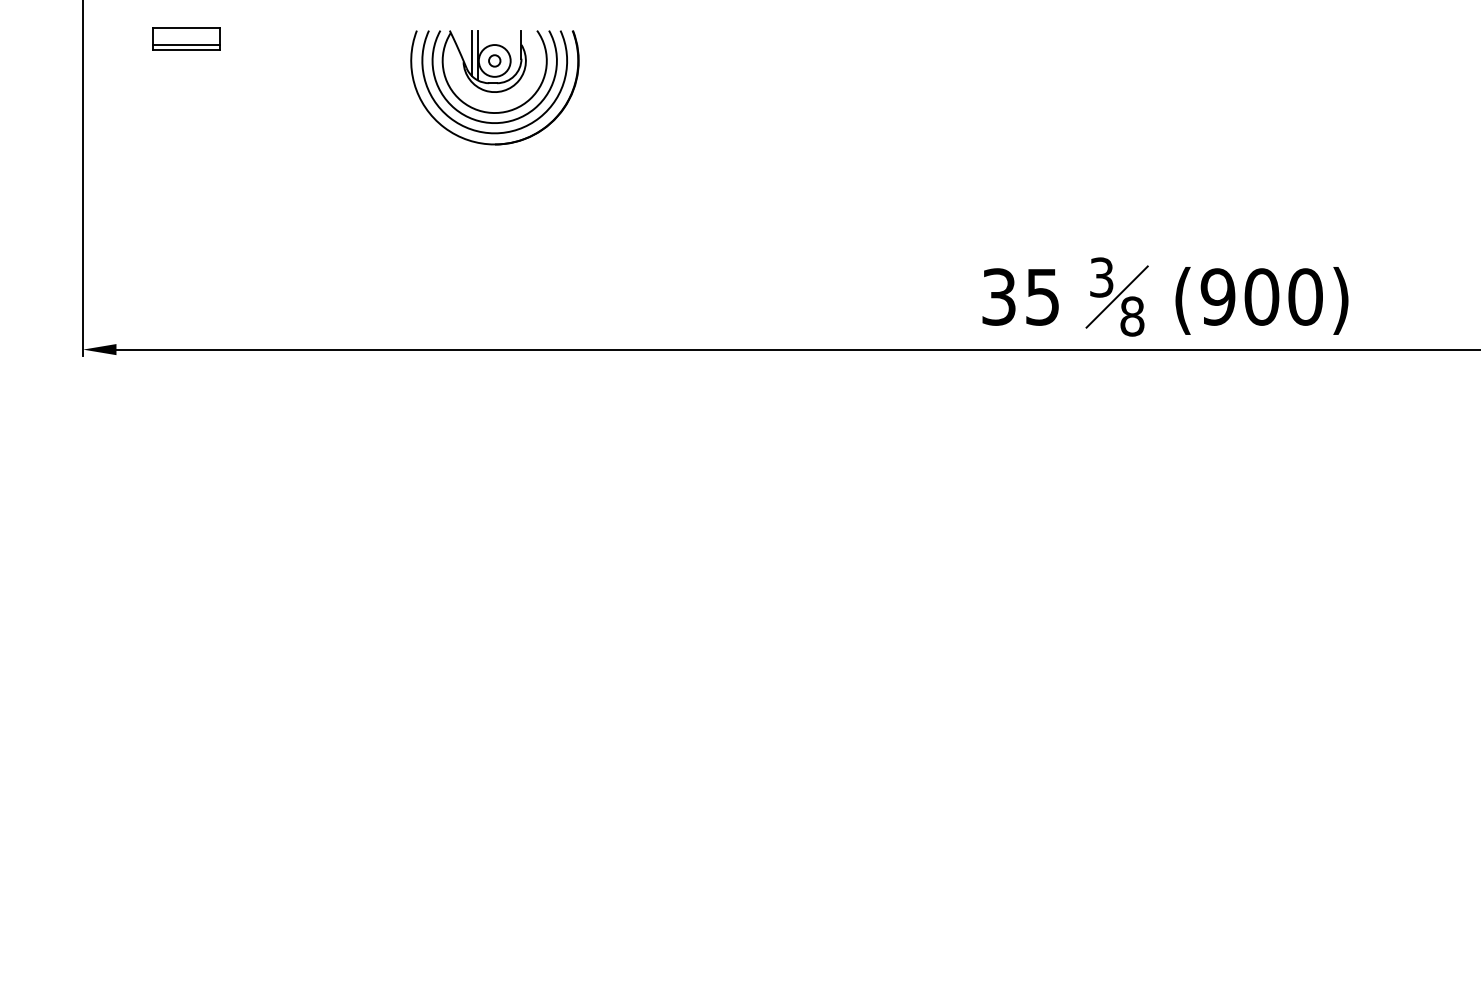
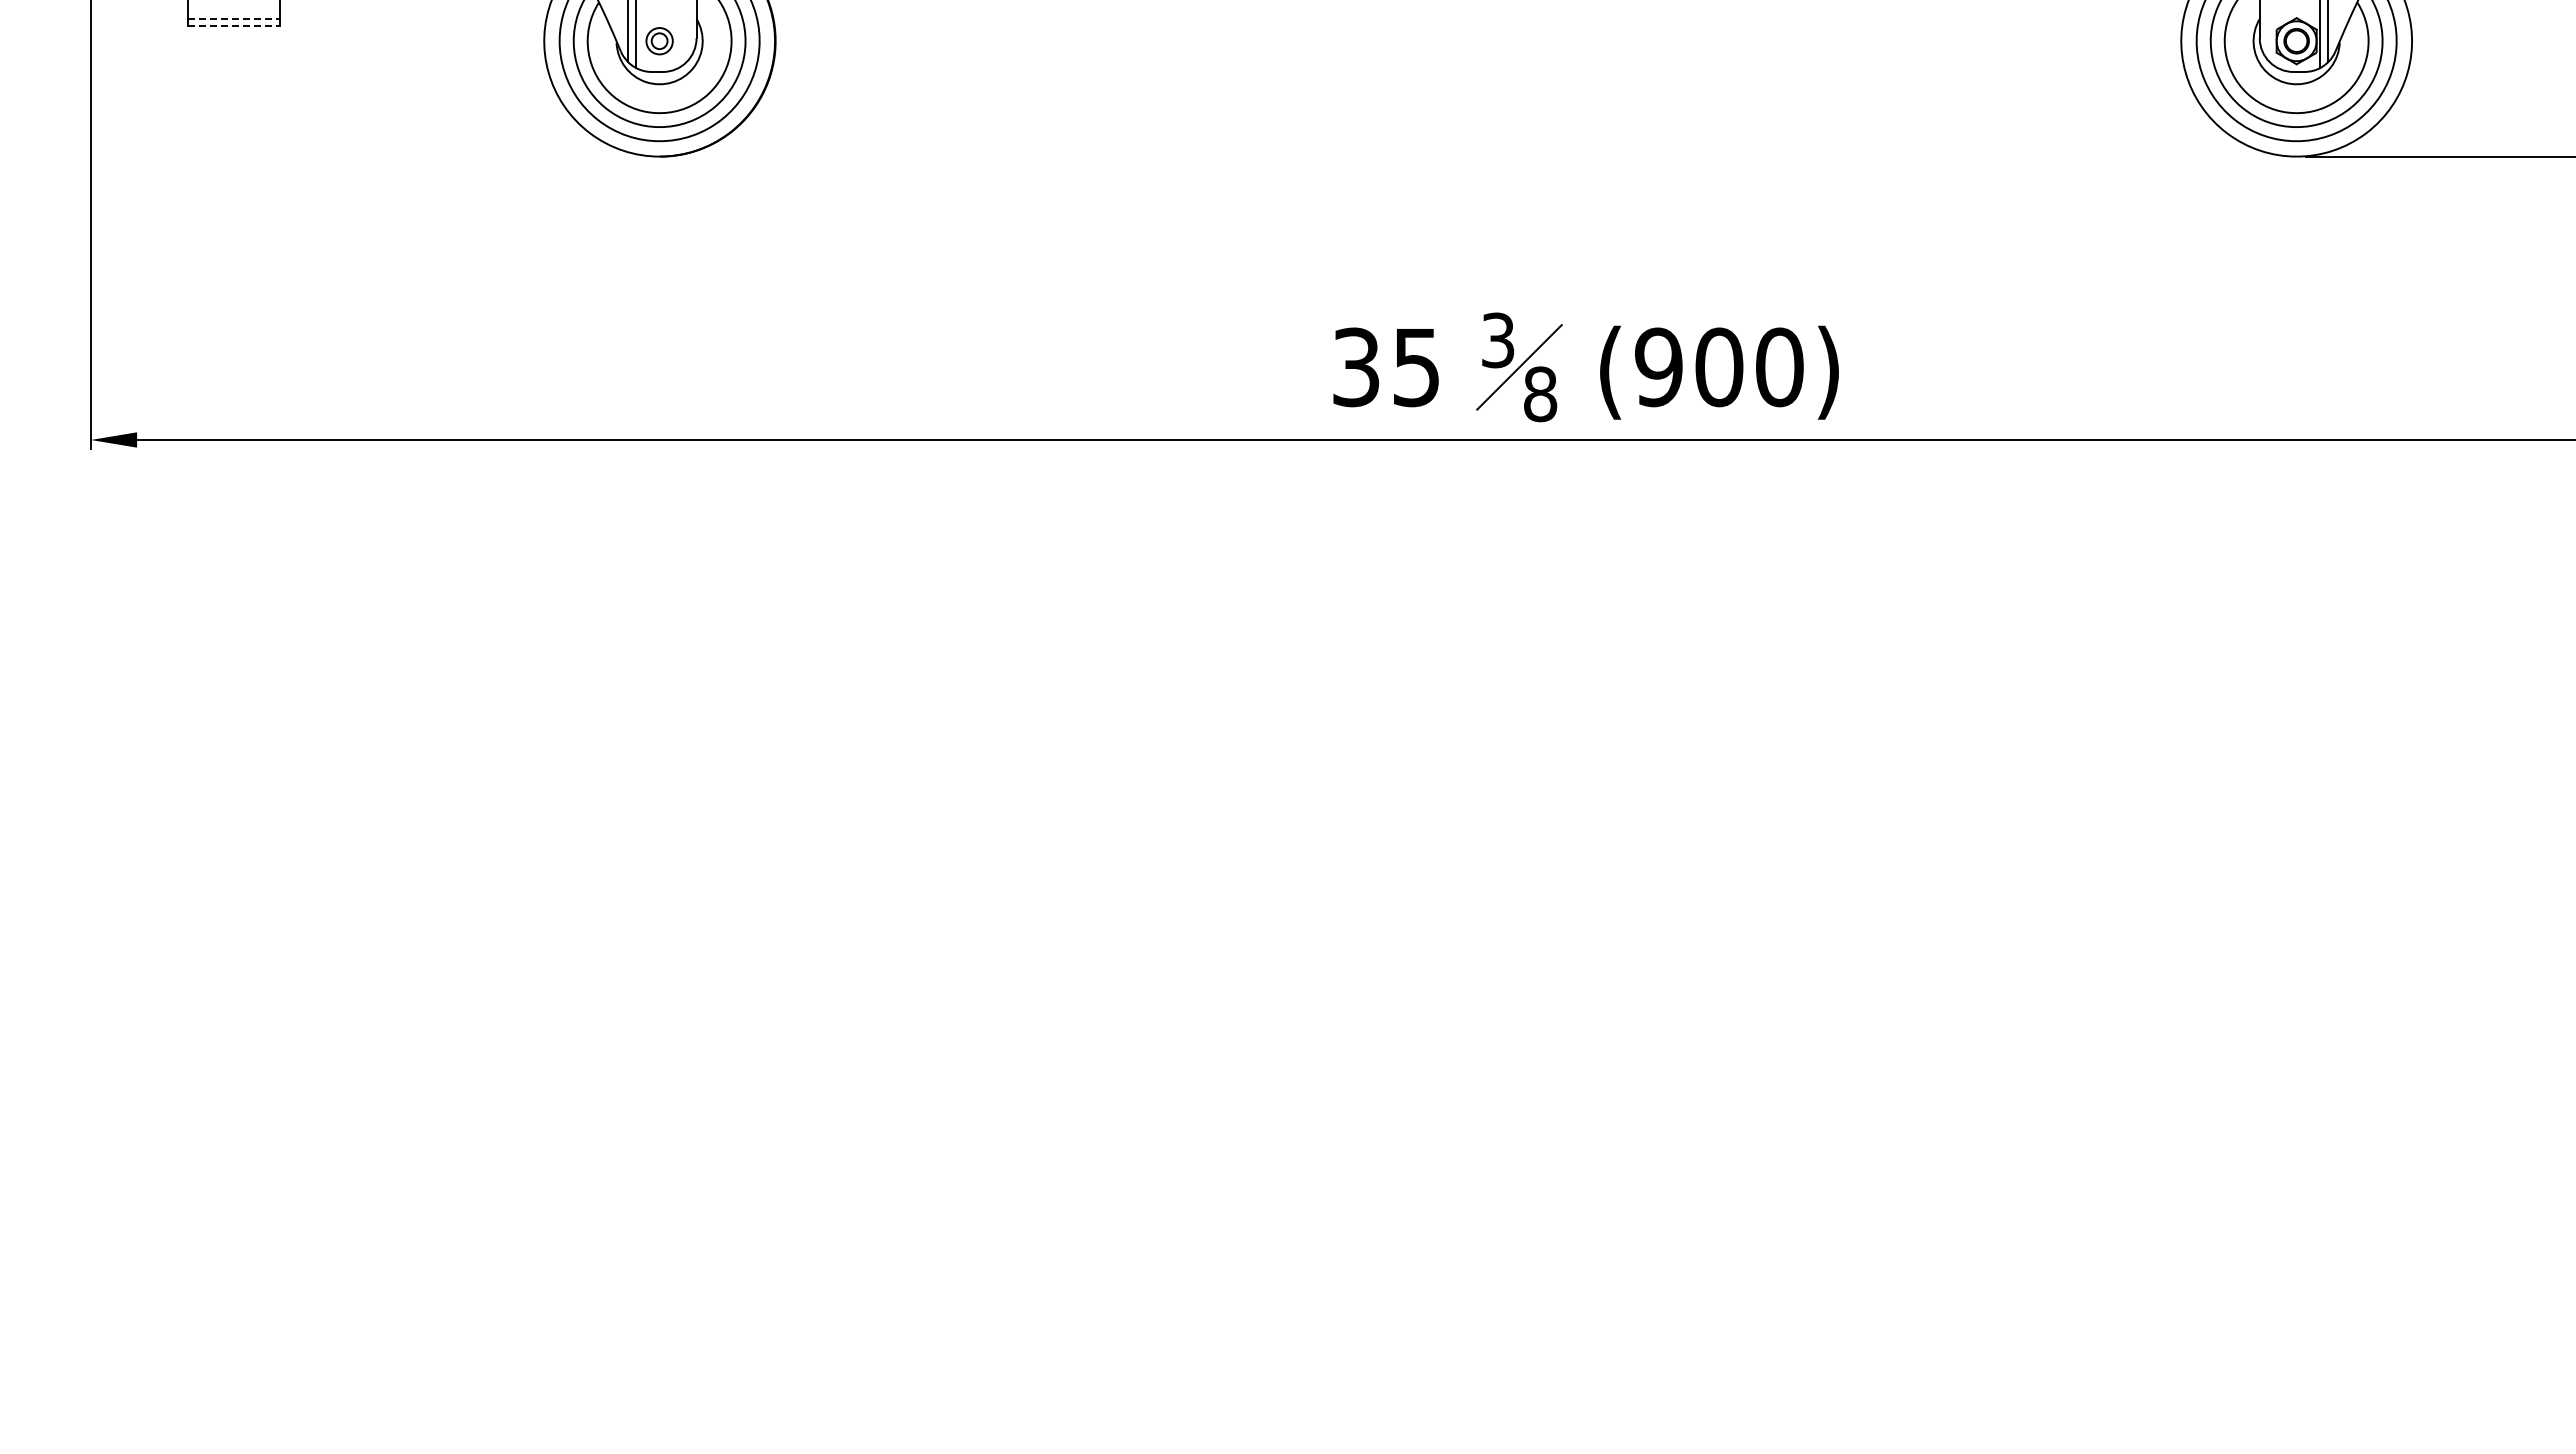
line: (186, 44) -> (234, 18), solid -> dashed
line: (186, 49) -> (234, 25), solid -> dashed
circle: (494, 61) -> (659, 41), size x0.6

